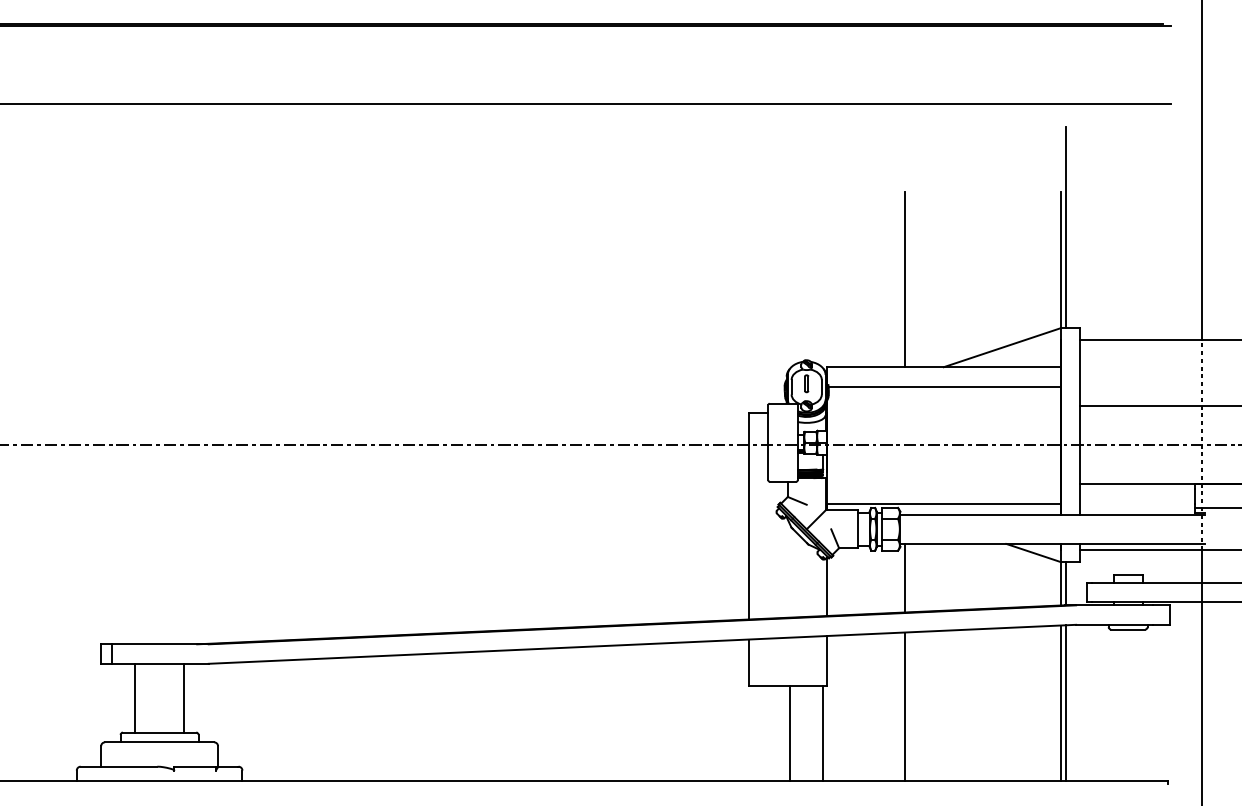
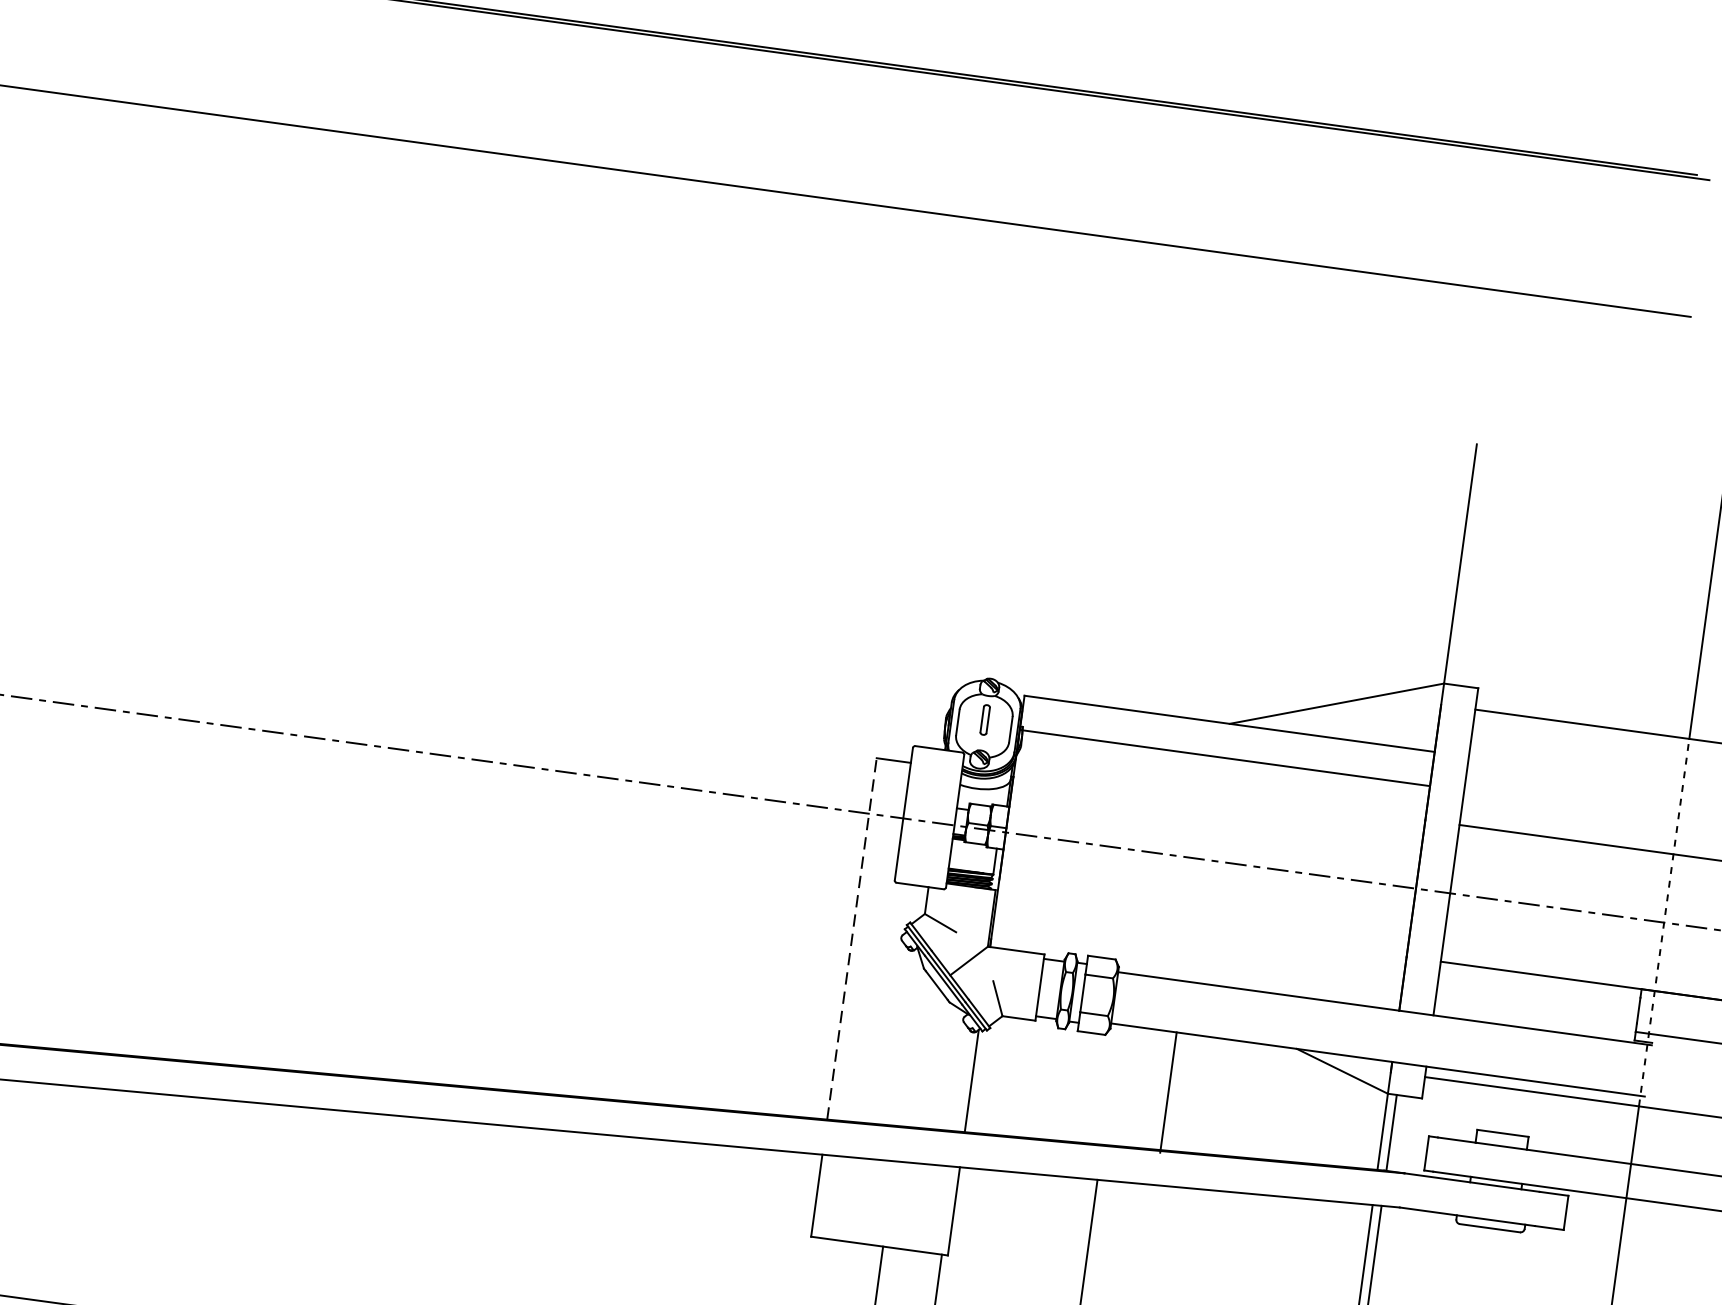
line: (1065, 227) -> (1476, 508), removed
line: (904, 279) -> (1181, 560), removed
line: (943, 503) -> (1196, 962), removed
line: (748, 516) -> (851, 938), solid -> dashed
line: (904, 577) -> (1168, 1091), moved

